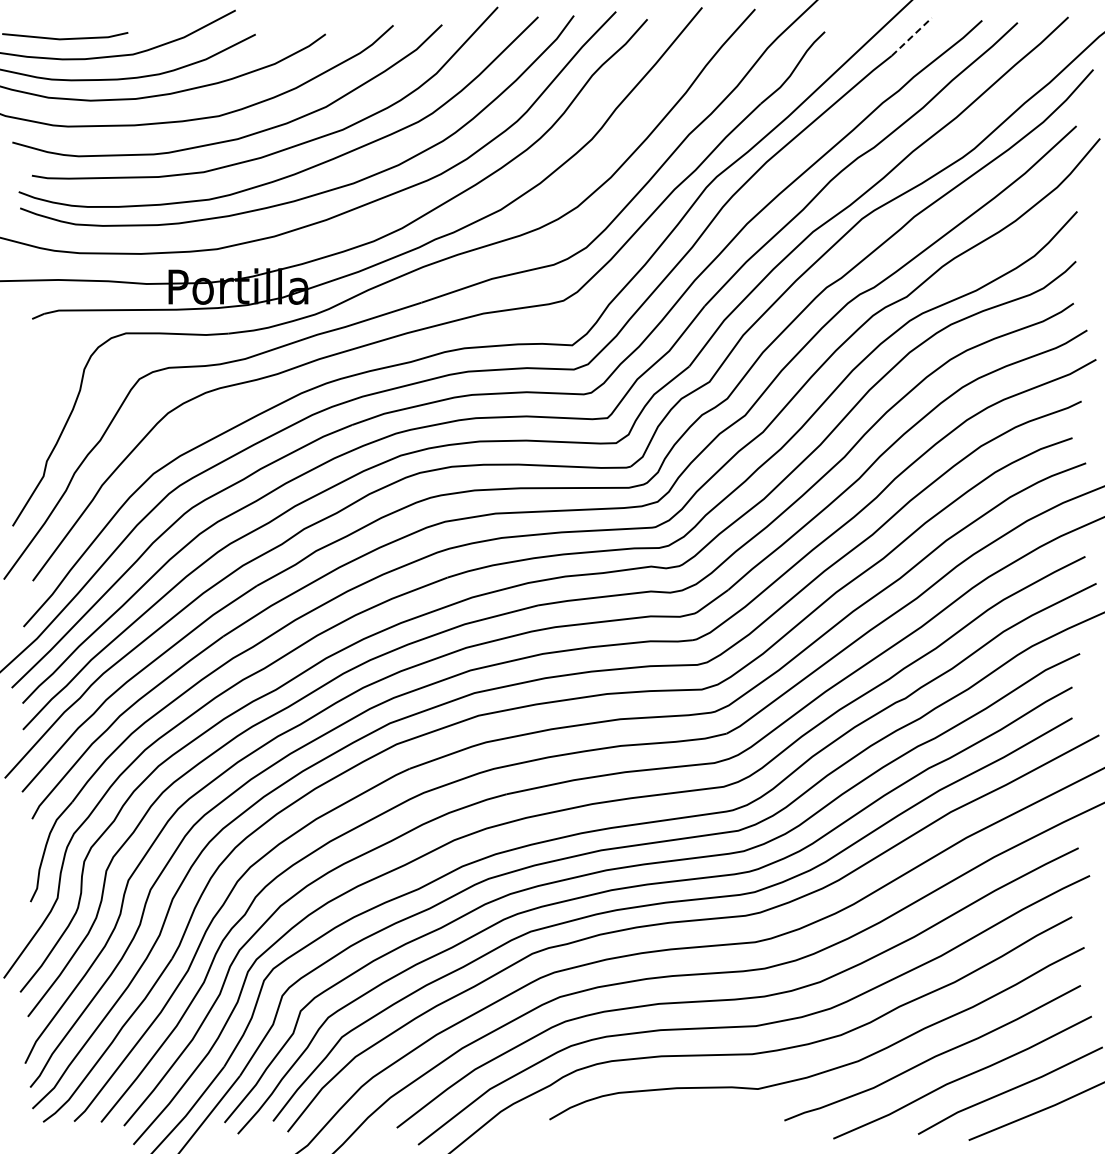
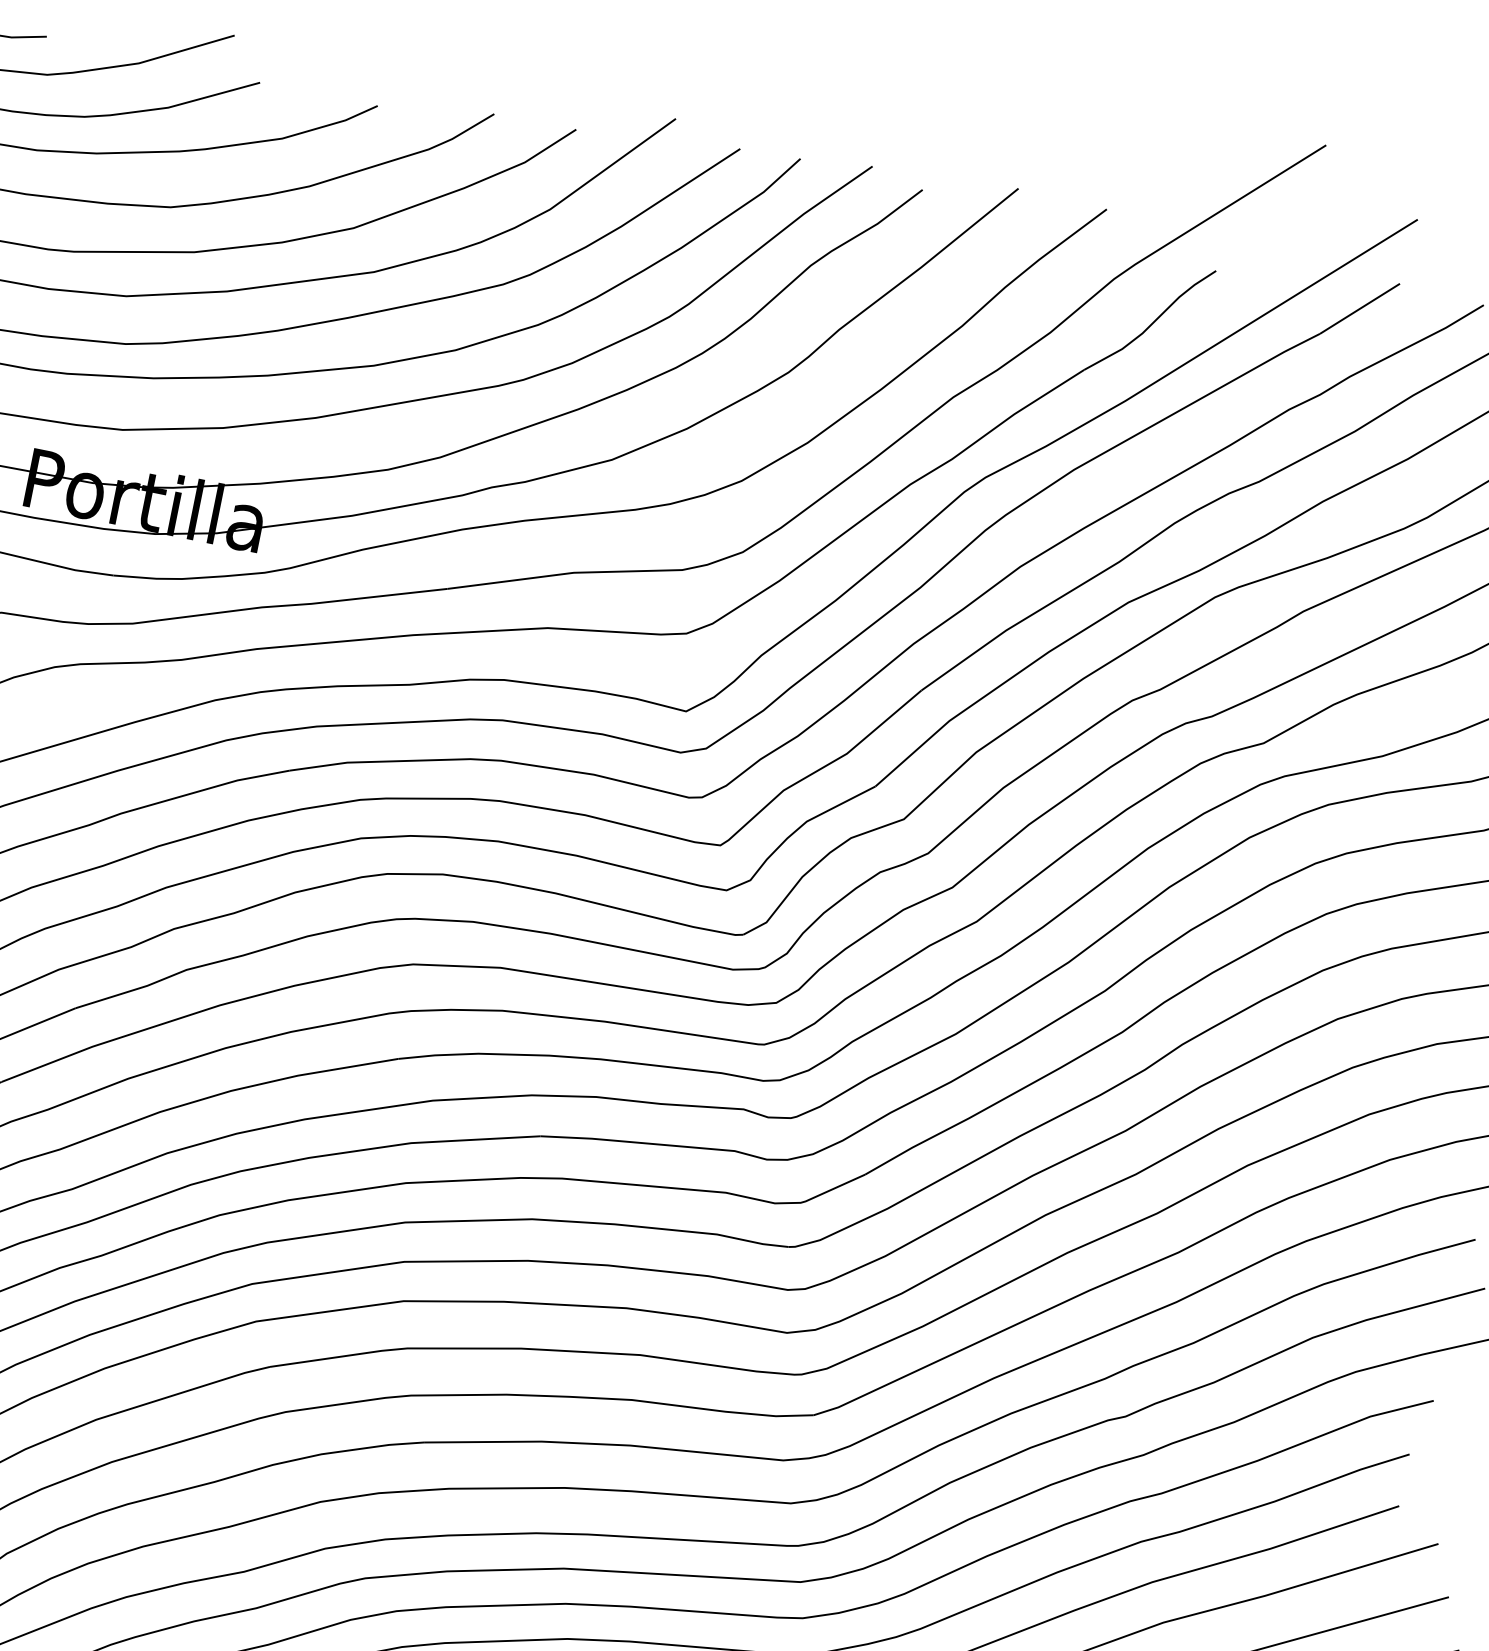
line: (911, 36) -> (1359, 307), dashed -> solid

